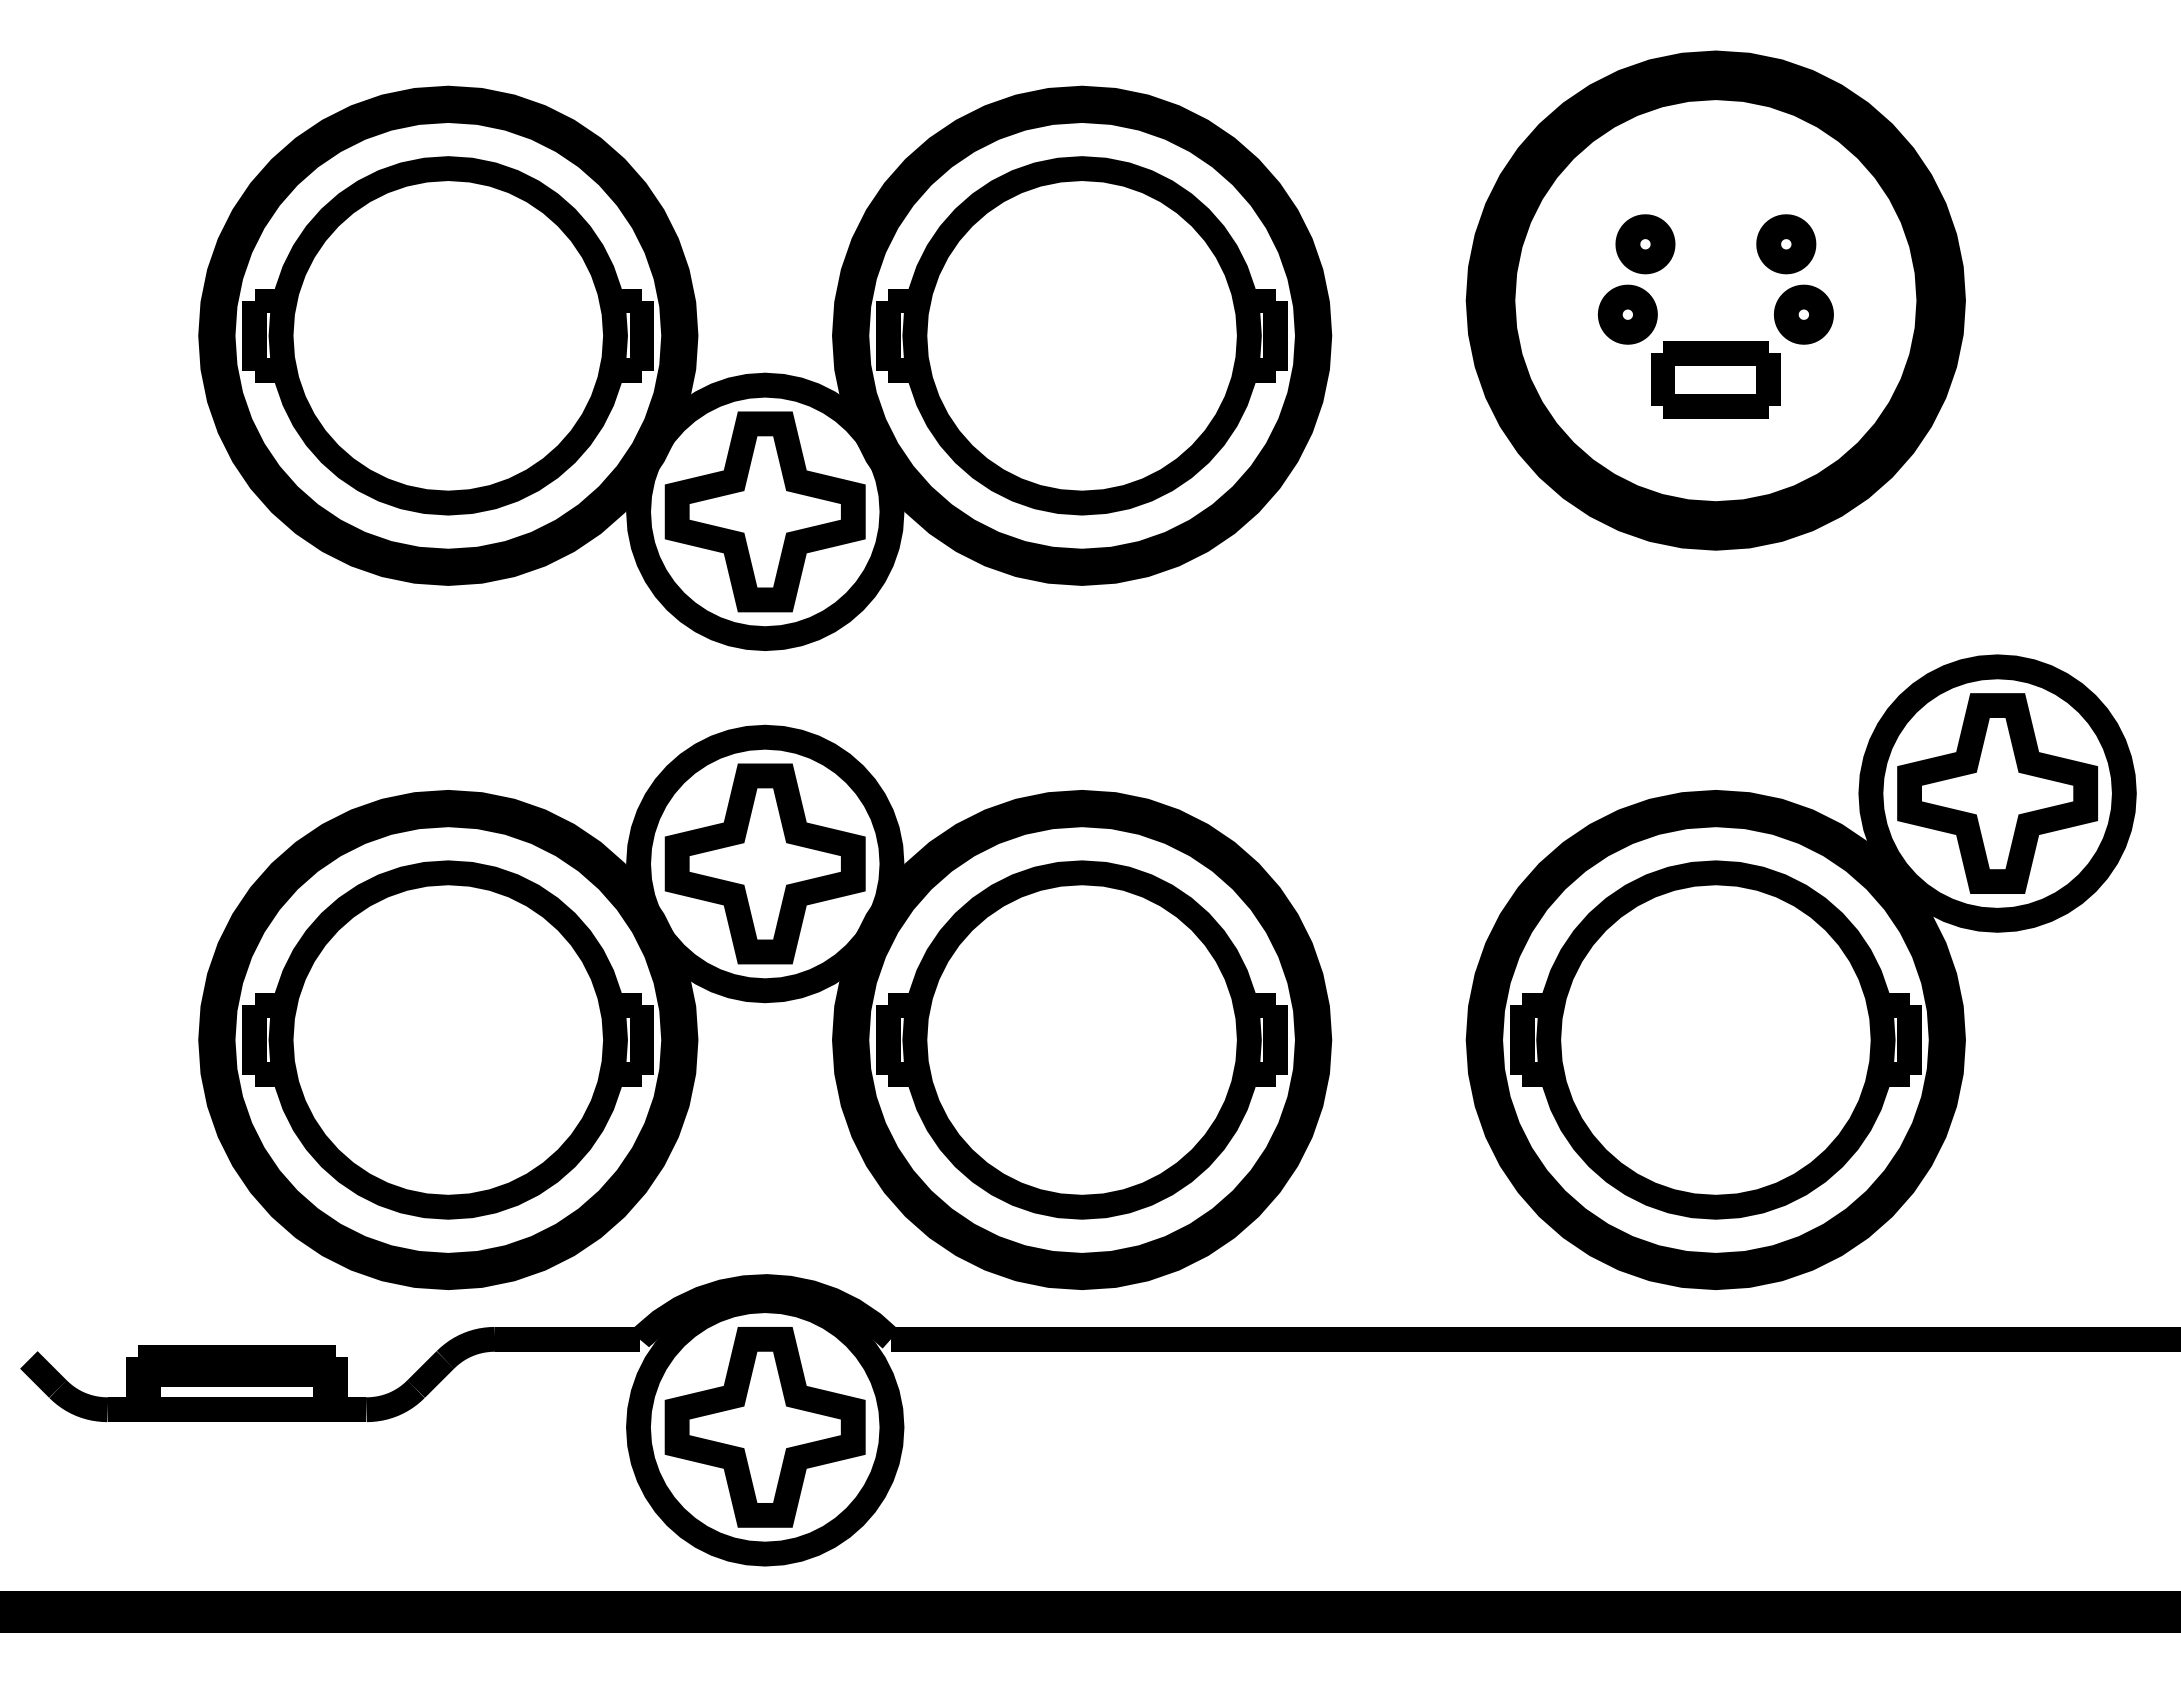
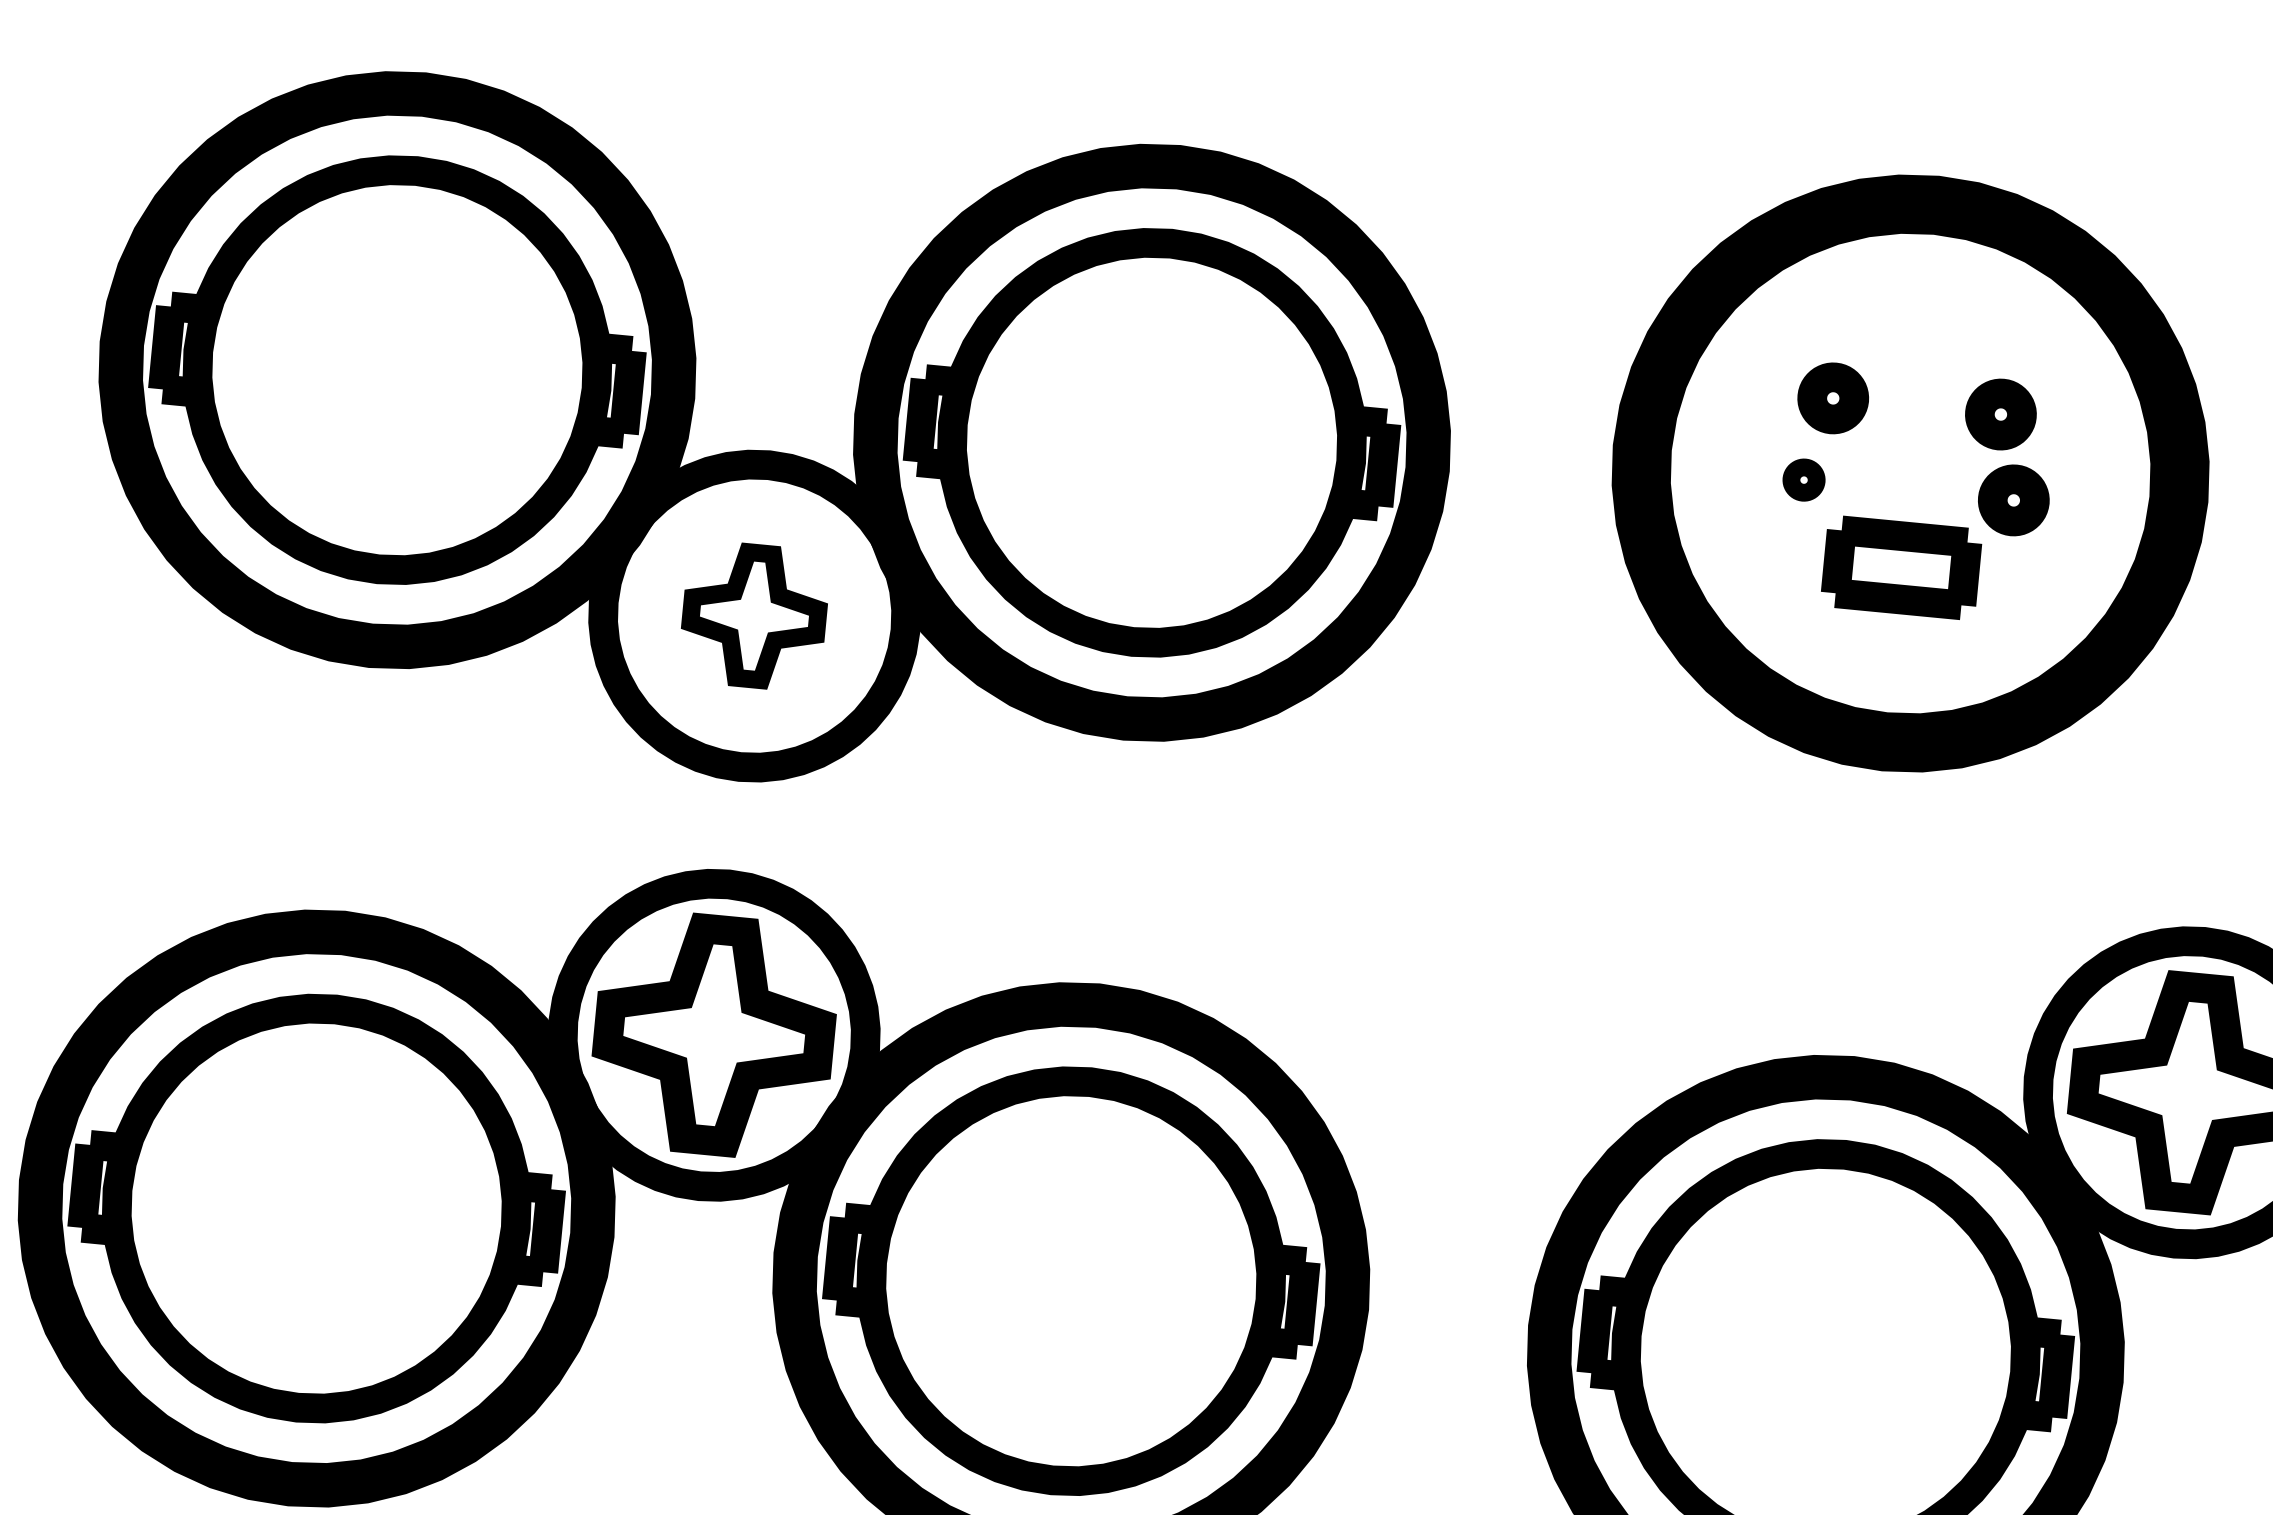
part: (1627, 314) -> (1803, 479), size x0.6
part: (764, 511) -> (753, 615), size x0.6

